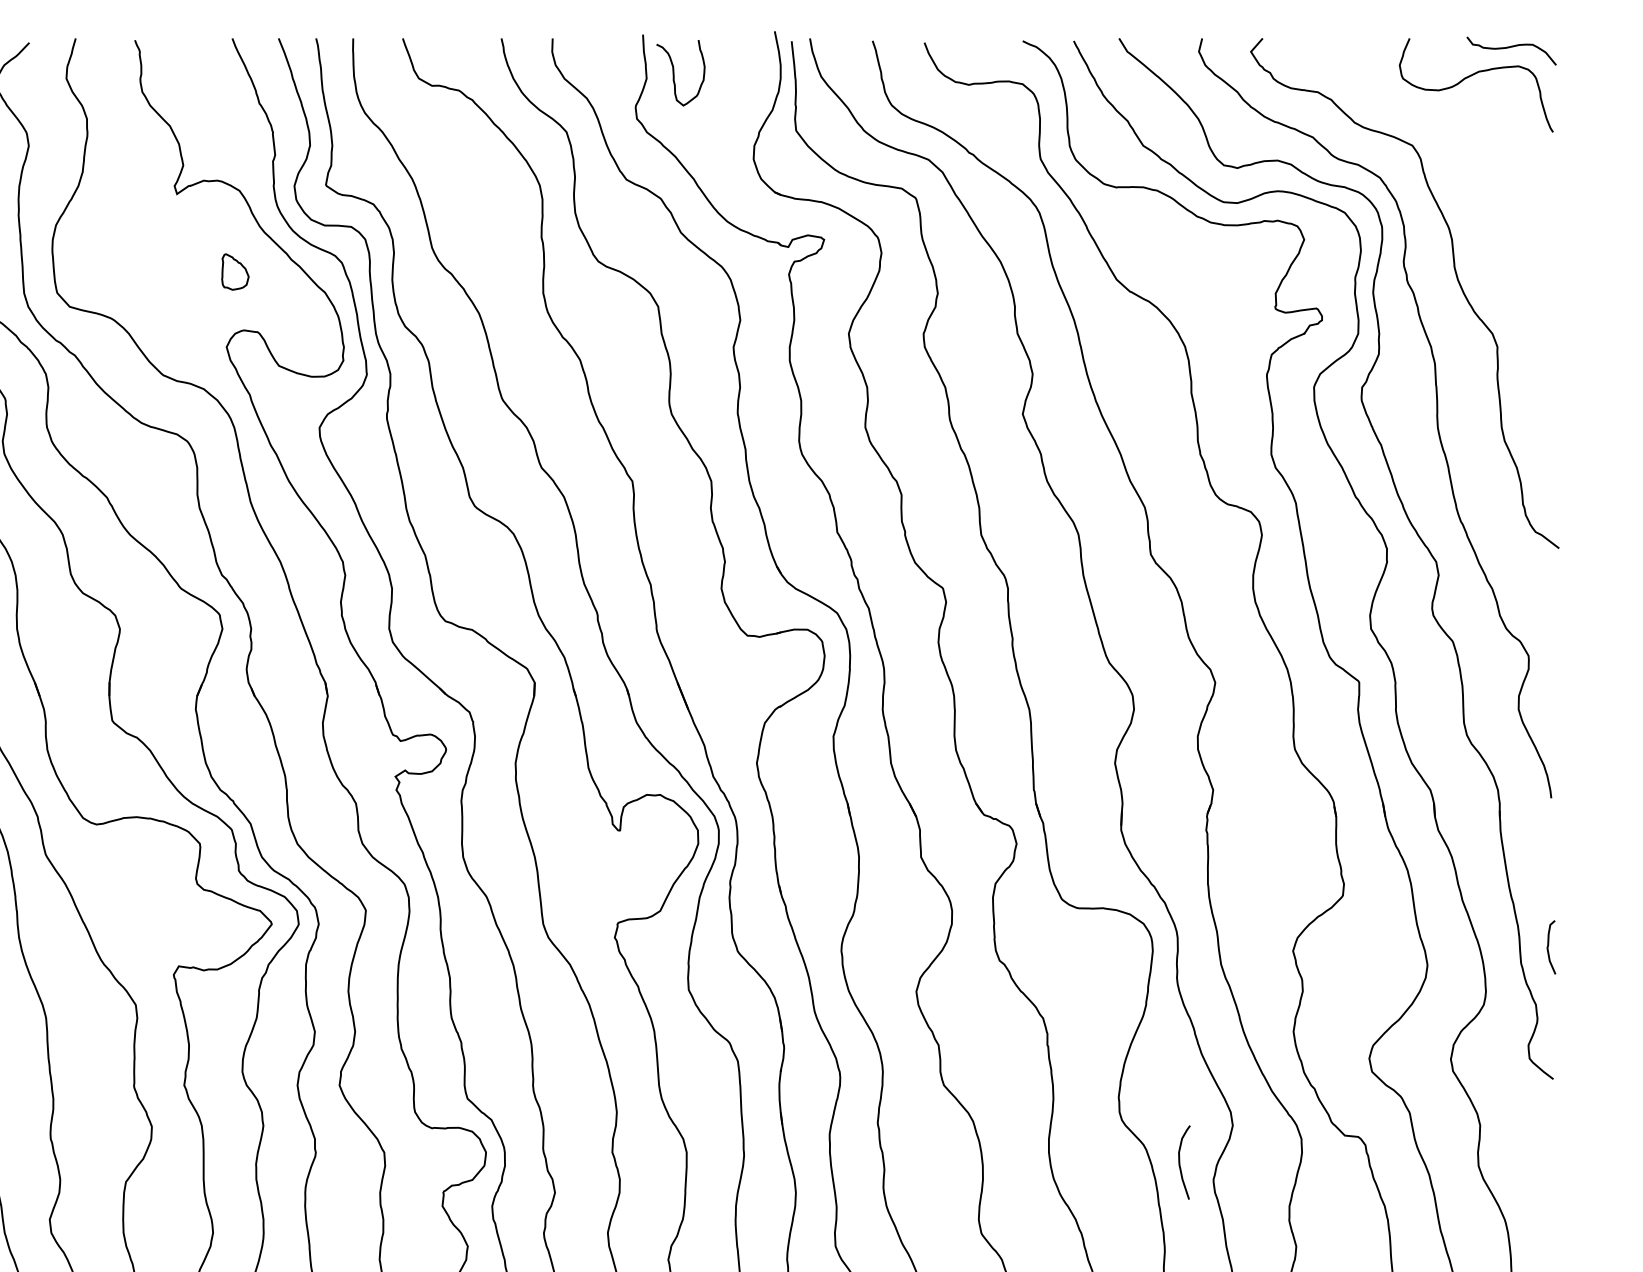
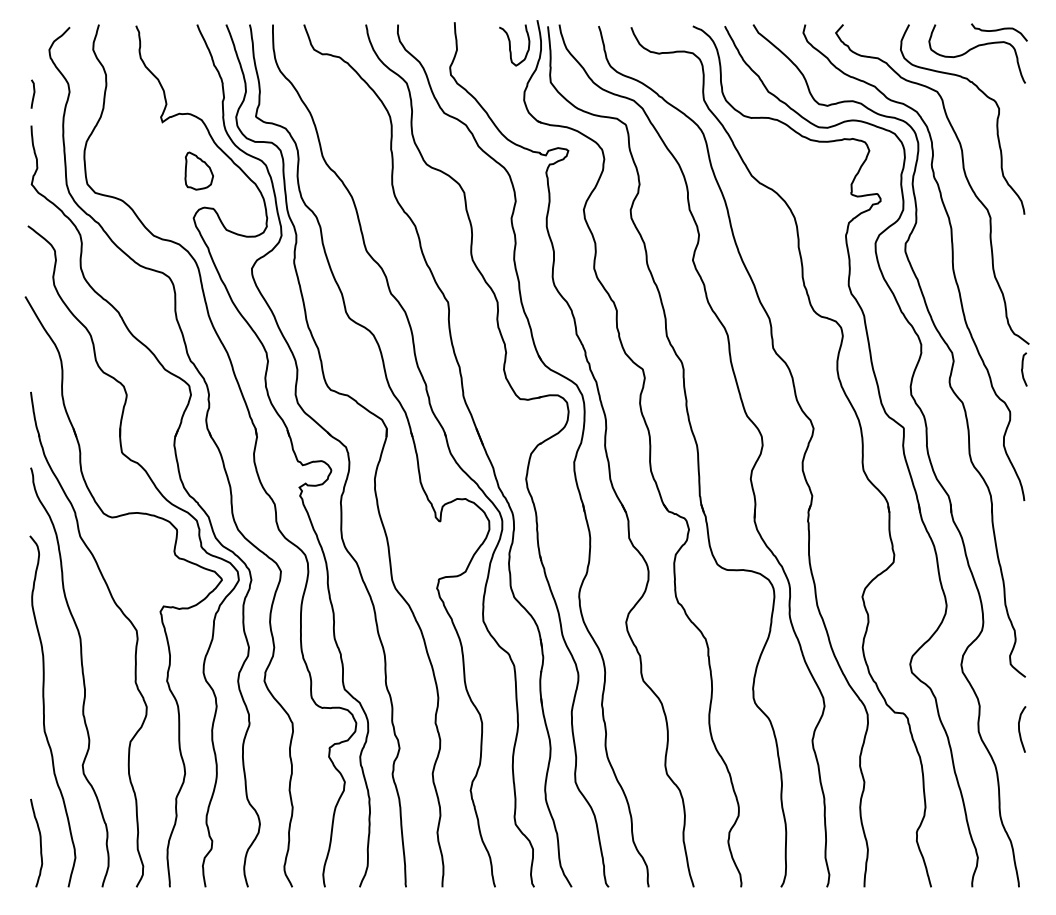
curve: (674, 73) -> (510, 45), moved
curve: (1489, 153) -> (985, 96), added
part: (234, 271) -> (198, 170), size x1.67
curve: (1549, 945) -> (1023, 368), moved
curve: (1181, 1164) -> (1020, 730), moved

